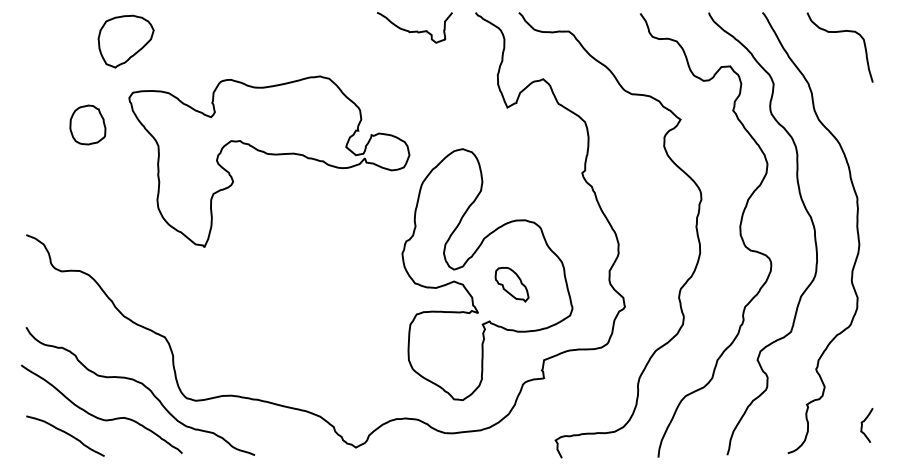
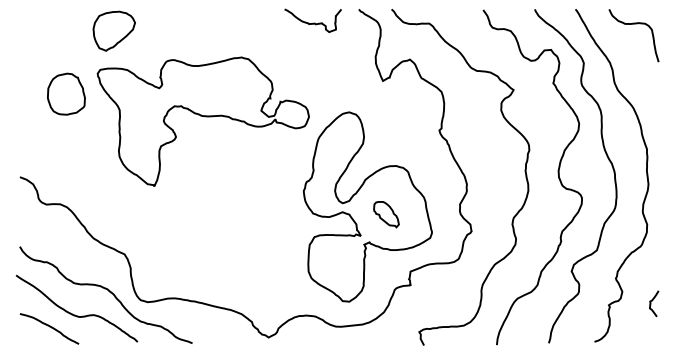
part: (125, 40) -> (113, 30), moved
part: (87, 124) -> (66, 93), size x1.4
curve: (864, 422) -> (652, 301), moved

